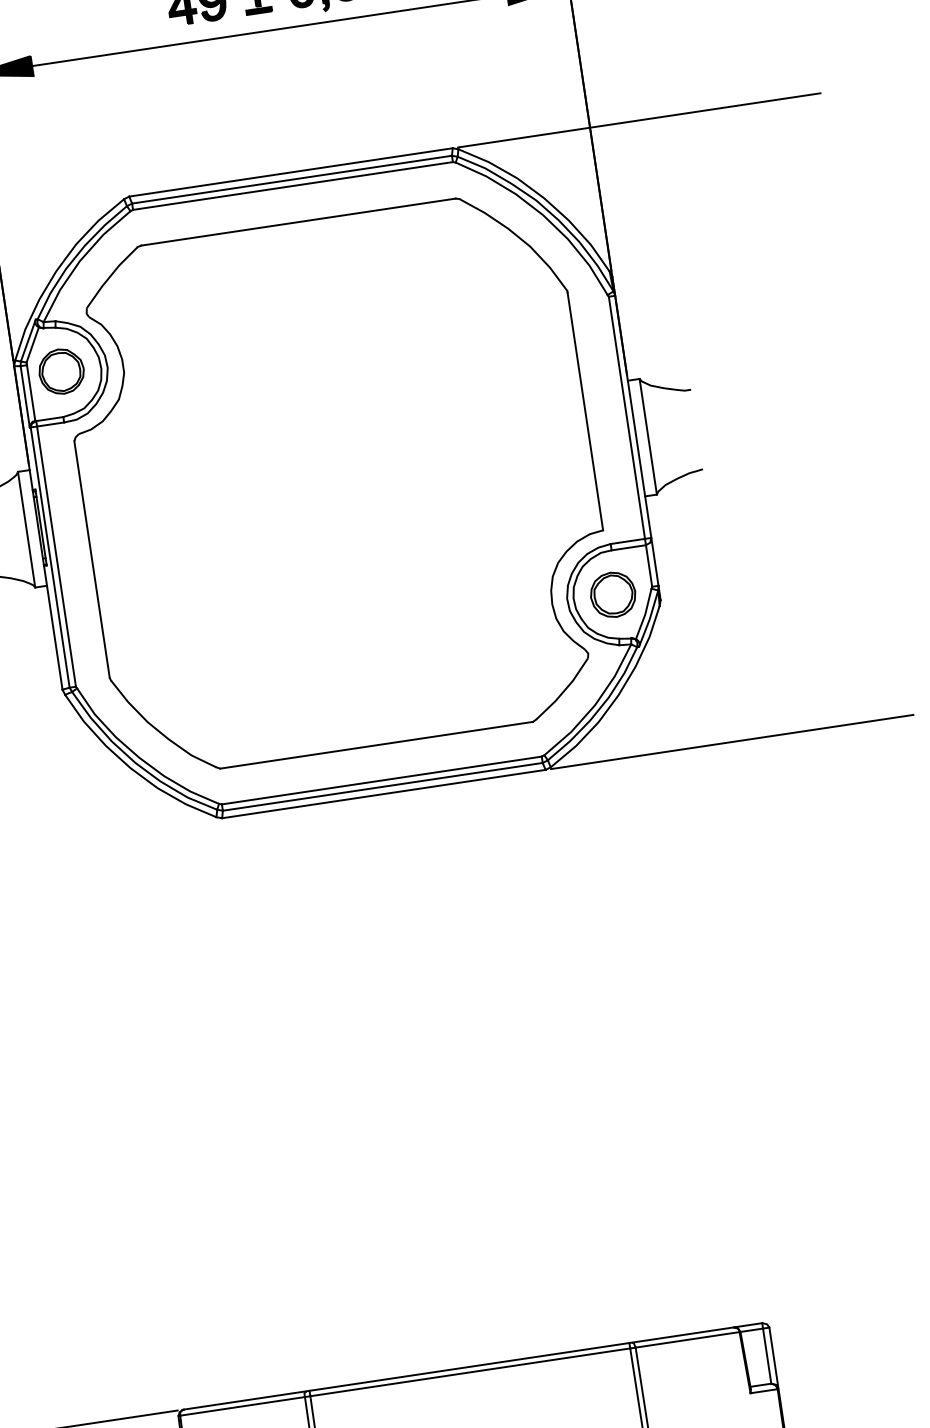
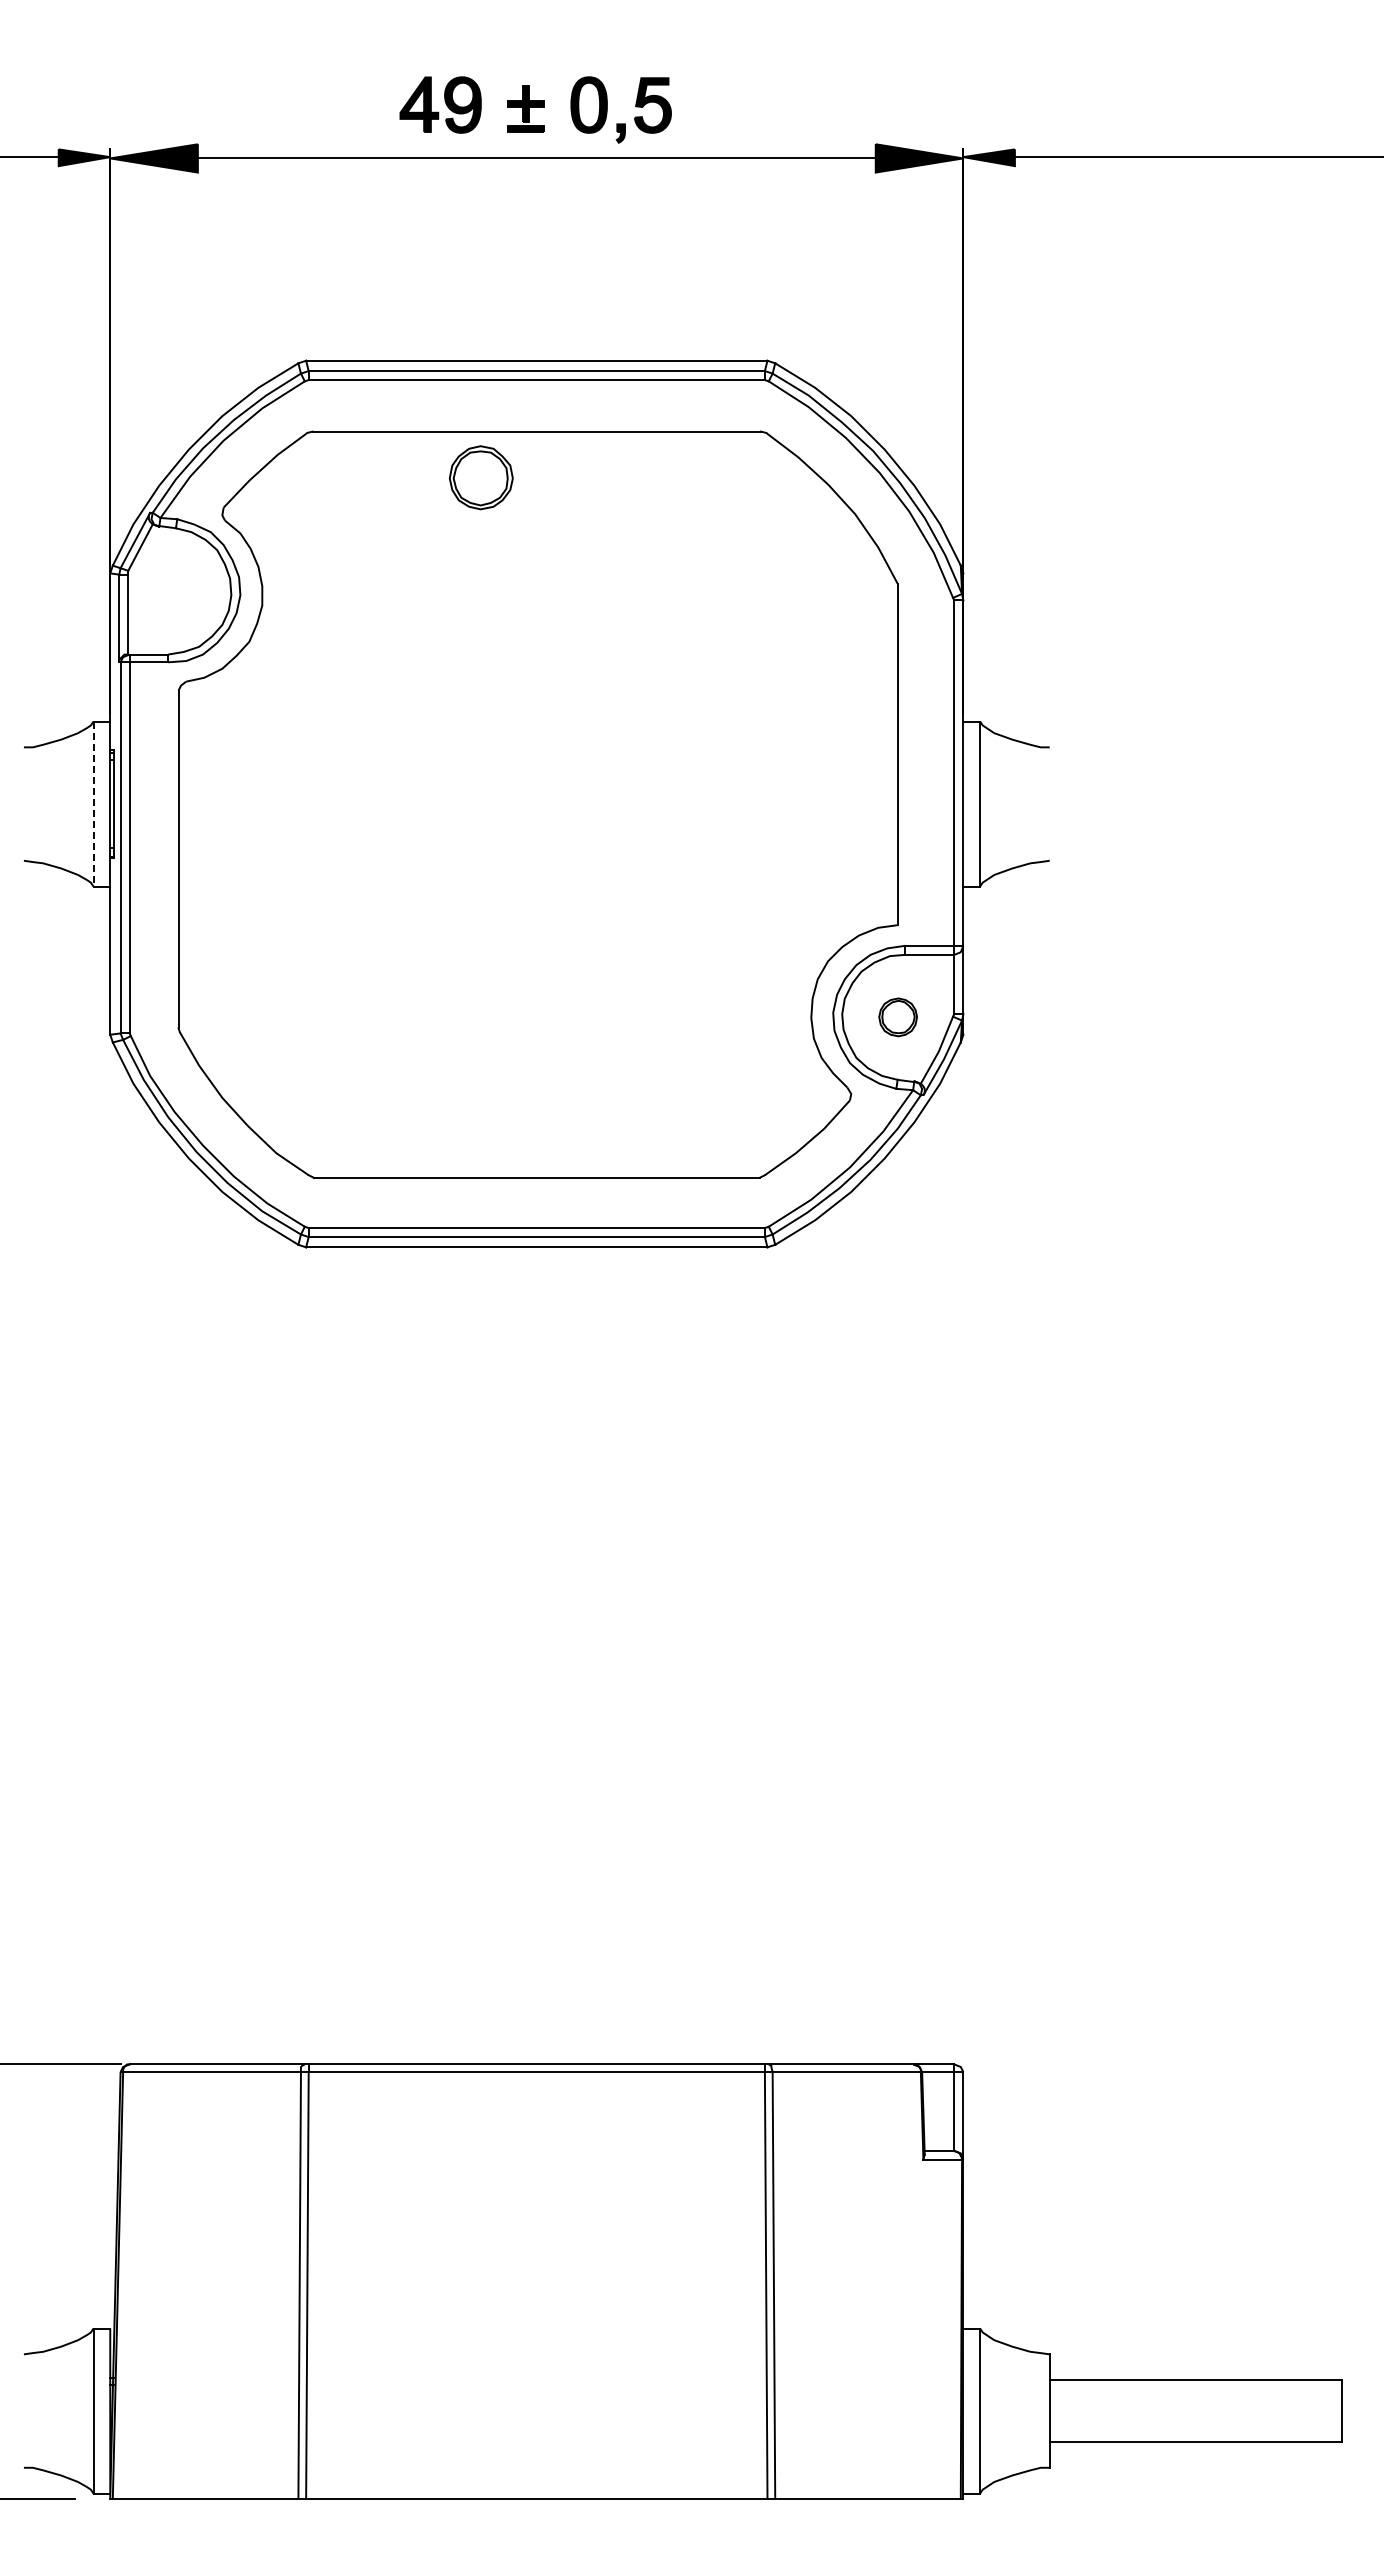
line: (639, 120) -> (1033, 360), removed
part: (61, 371) -> (480, 477), moved
line: (26, 530) -> (93, 804), solid -> dashed
part: (612, 595) -> (897, 1017), size x0.6
line: (732, 742) -> (1033, 1247), removed

